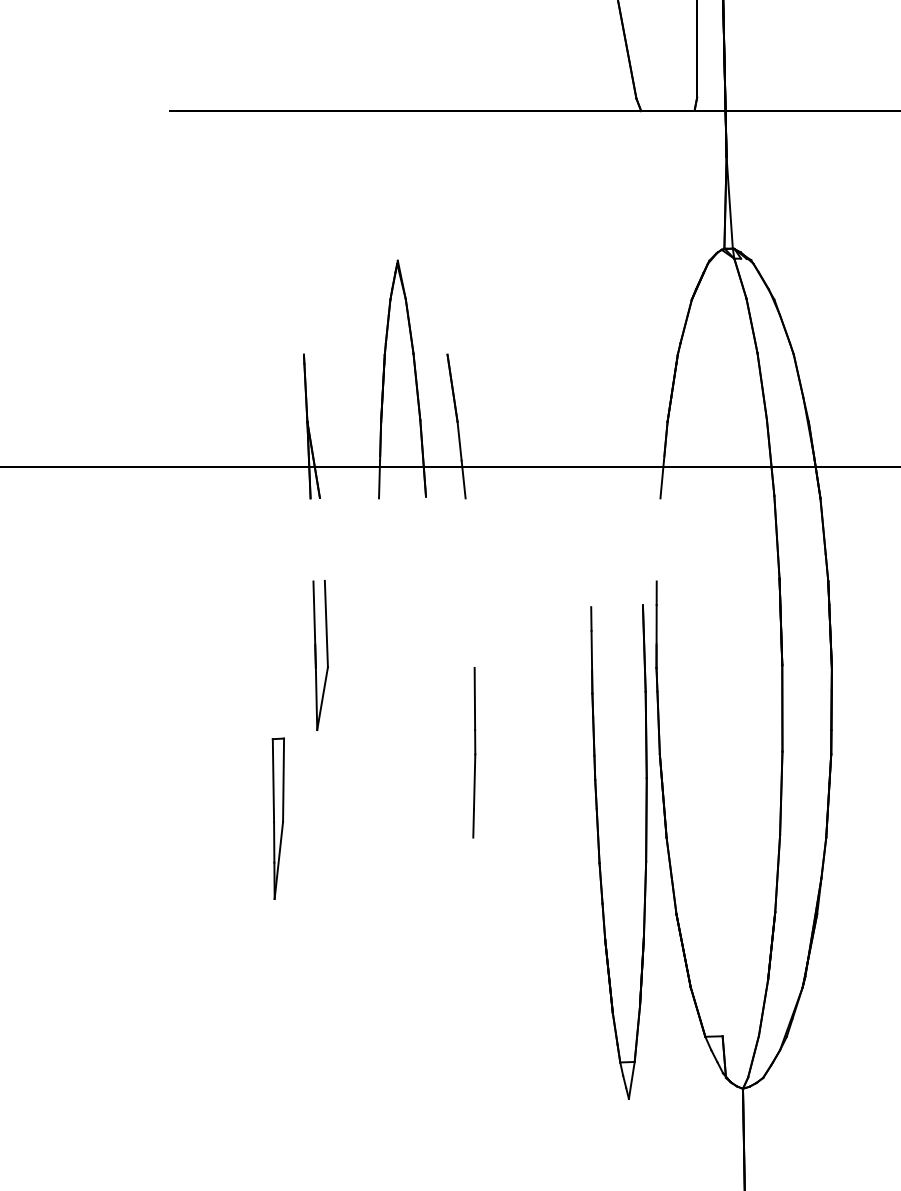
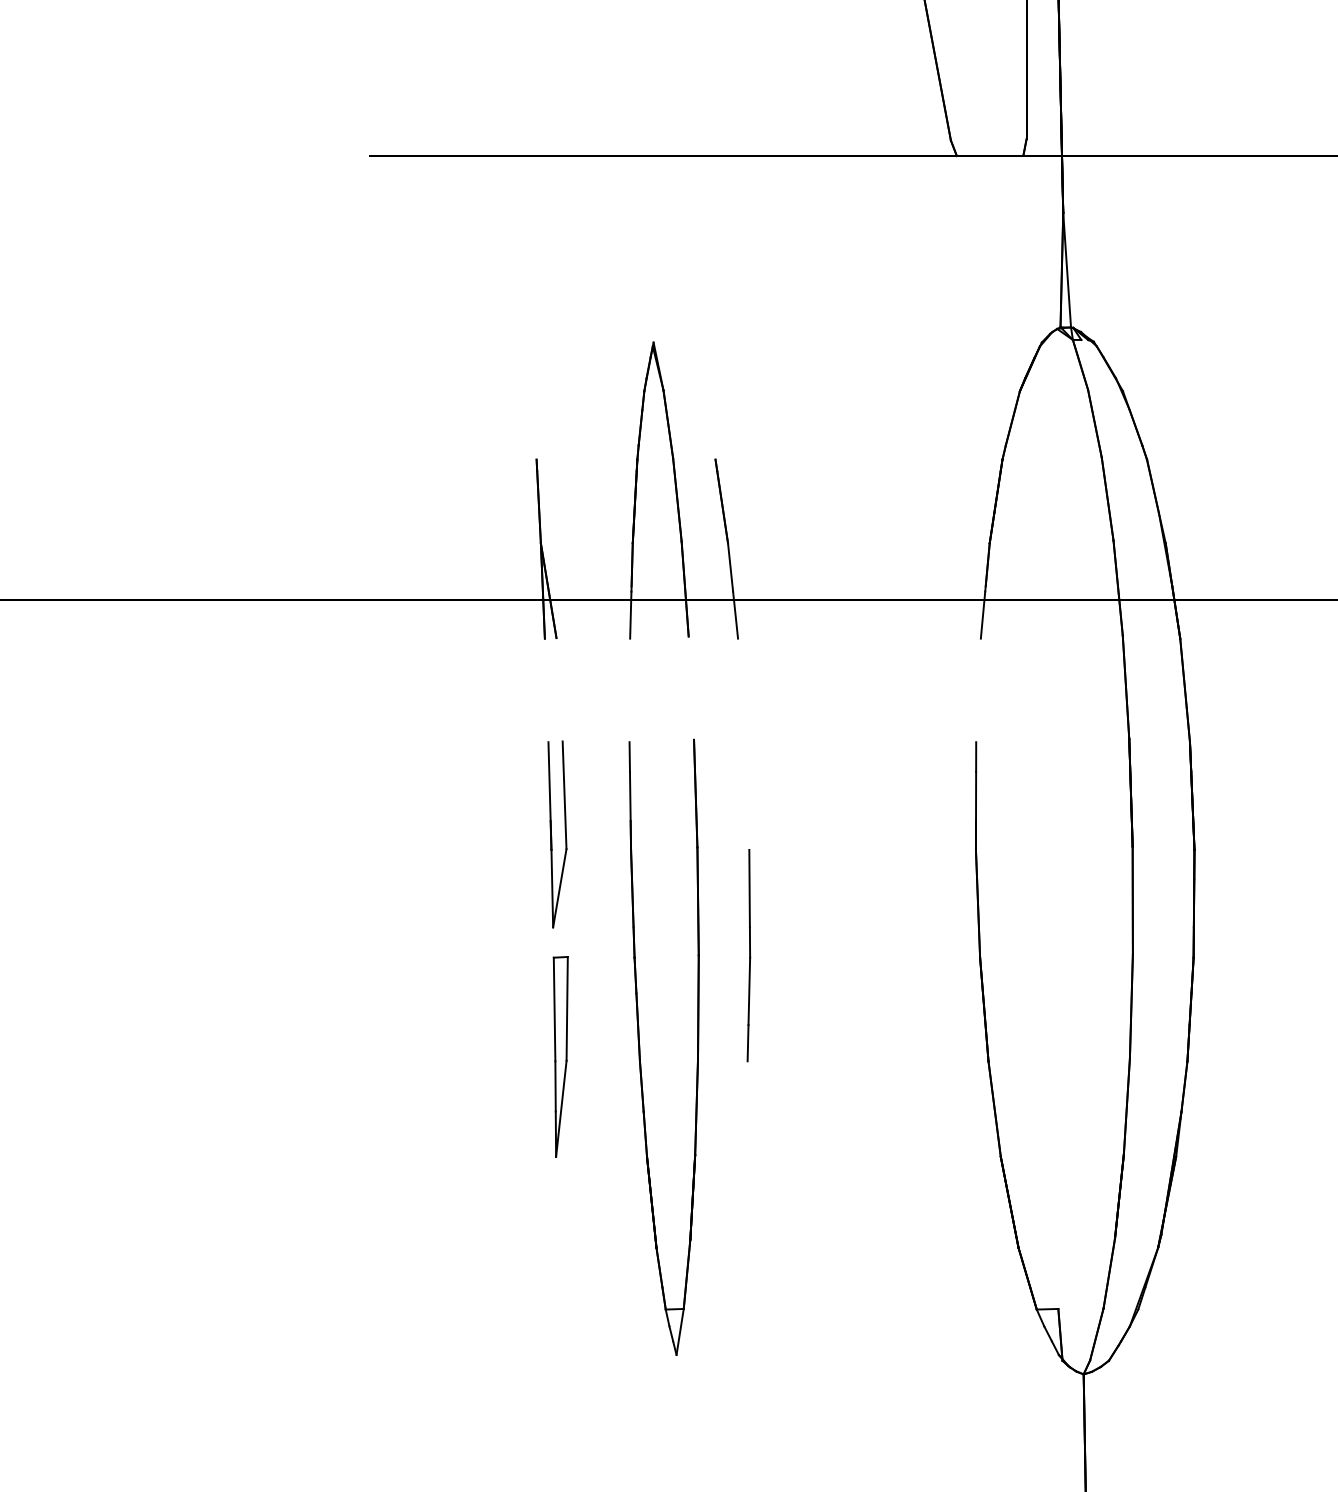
part: (278, 818) -> (560, 1056), moved
part: (599, 851) -> (640, 1046), moved

